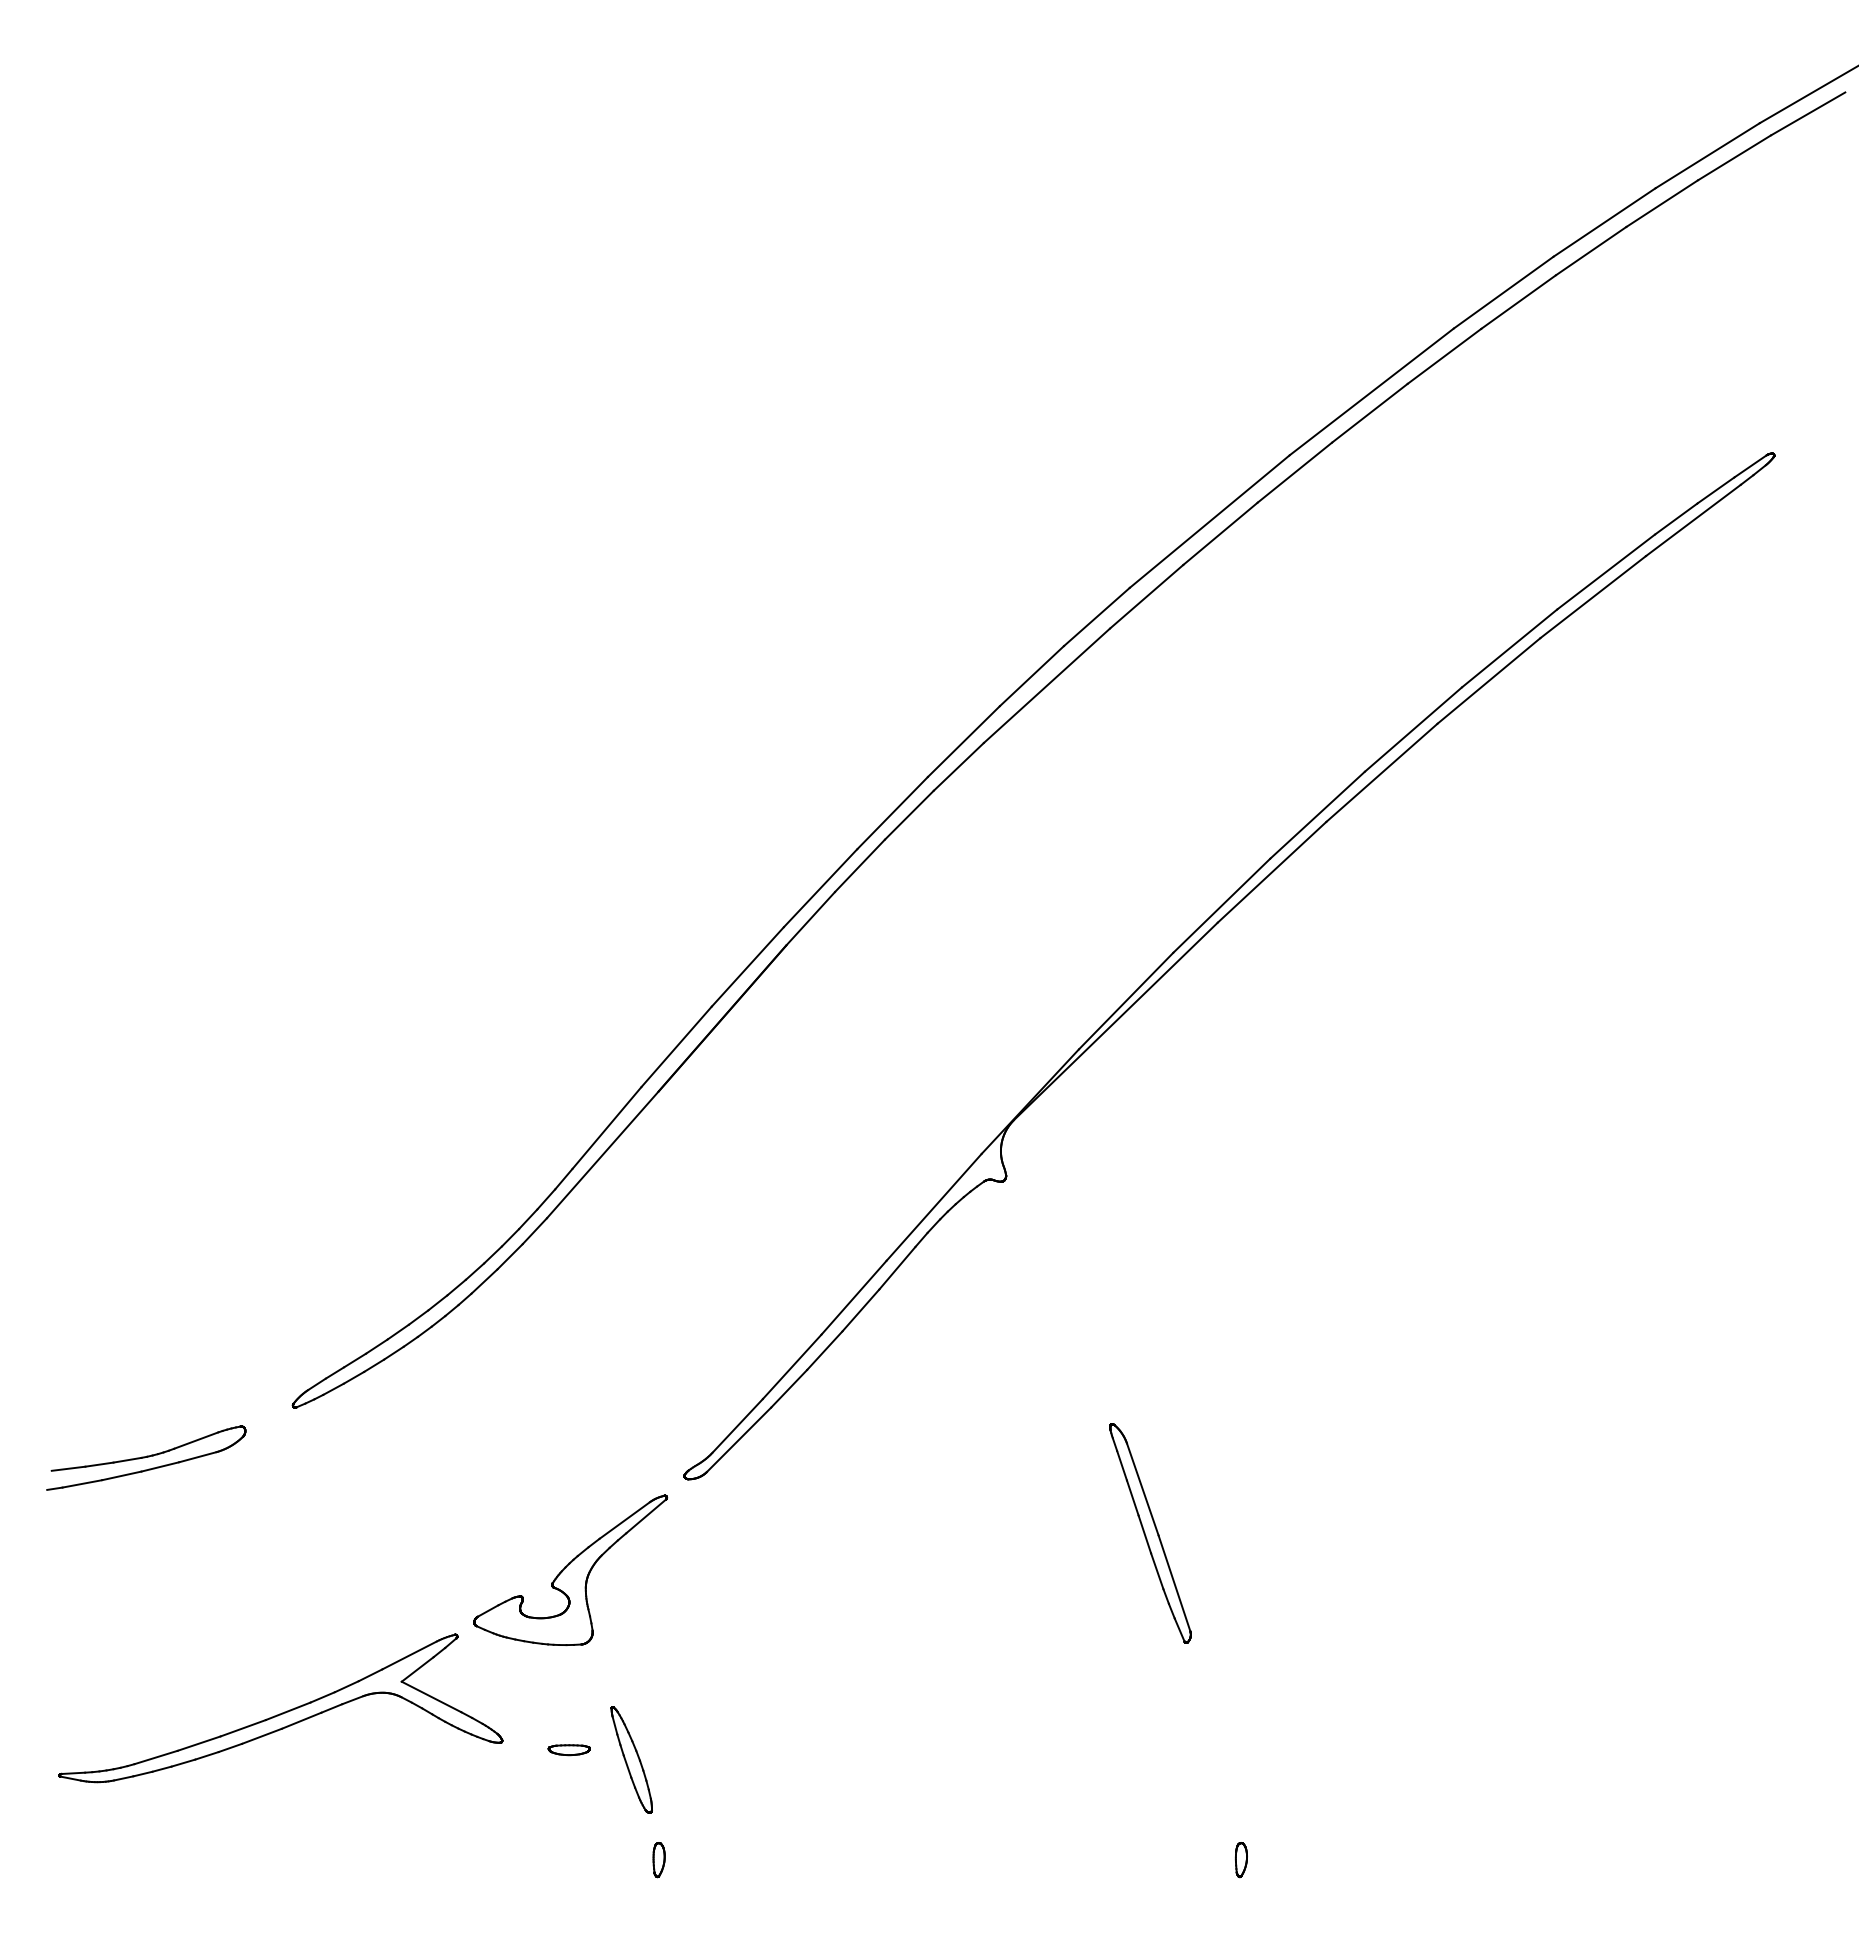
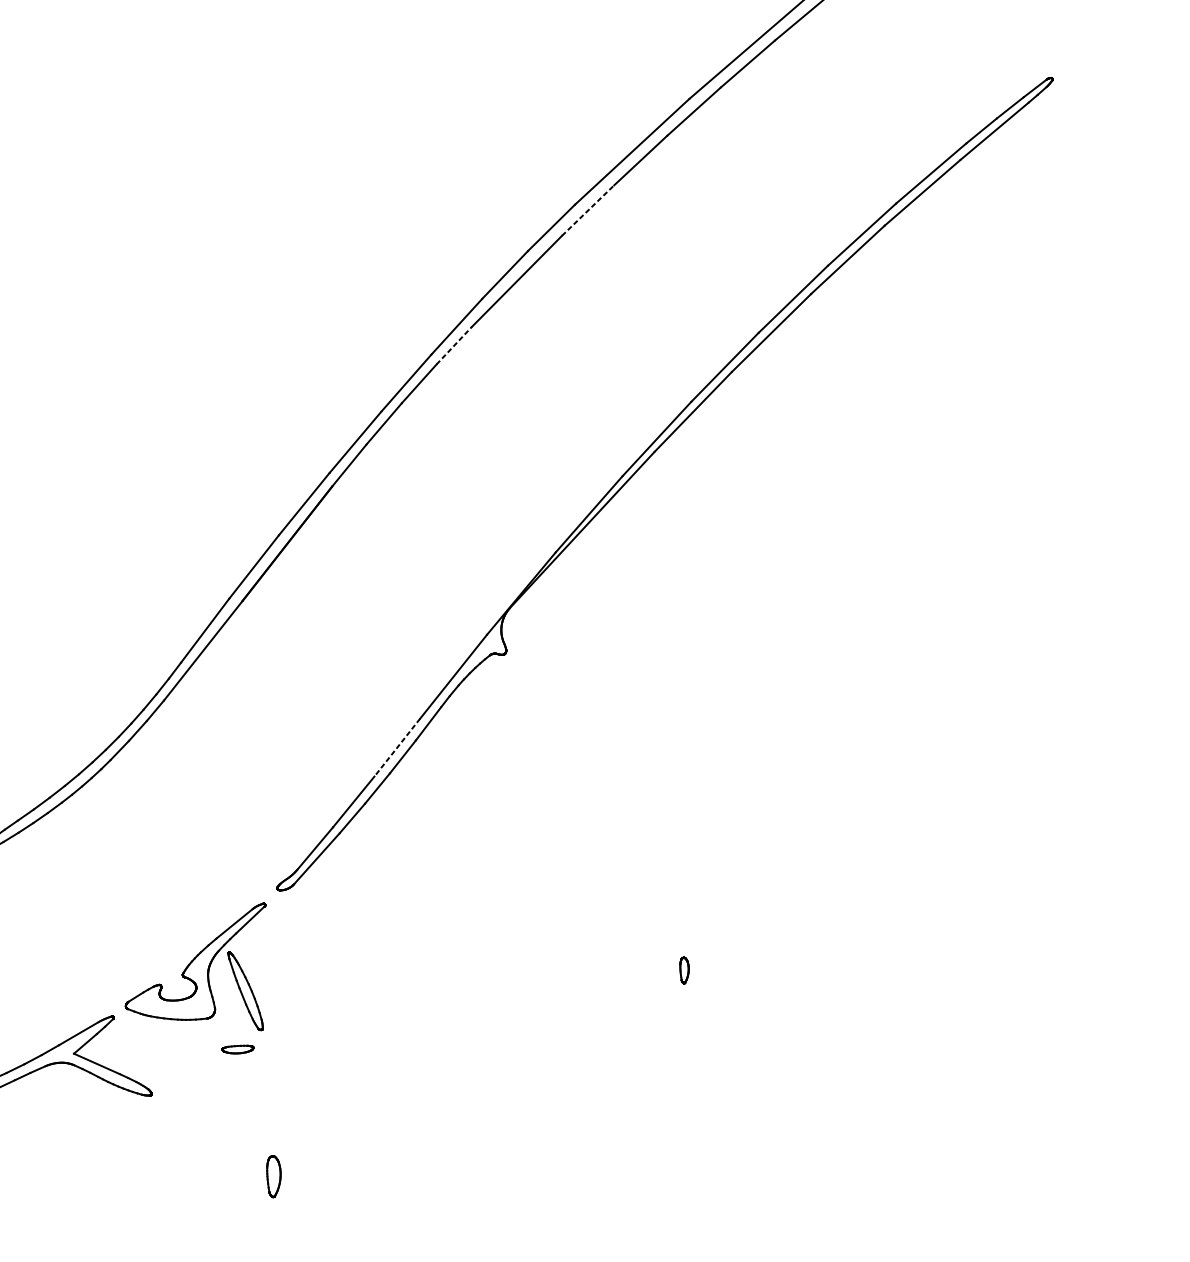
line: (1147, 596) -> (588, 210), solid -> dashed
line: (958, 766) -> (453, 345), solid -> dashed
line: (853, 1298) -> (396, 748), solid -> dashed
part: (1150, 1533) -> (628, 912), removed
part: (568, 1750) -> (237, 1049), moved
part: (631, 1759) -> (245, 990), moved
part: (658, 1860) -> (273, 1177), size x1.6
part: (1241, 1860) -> (684, 970), moved

